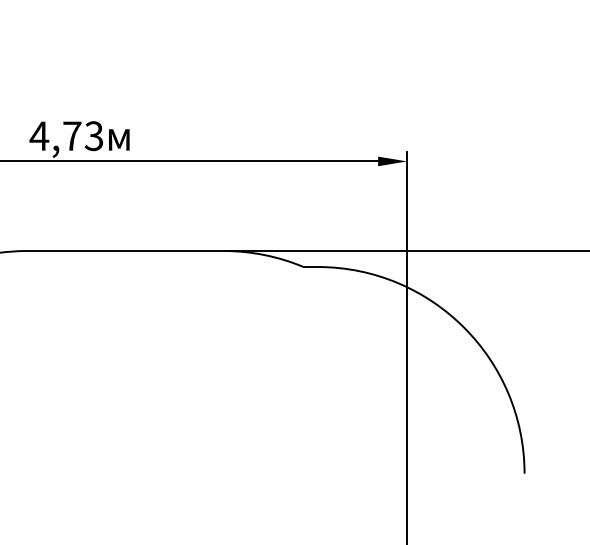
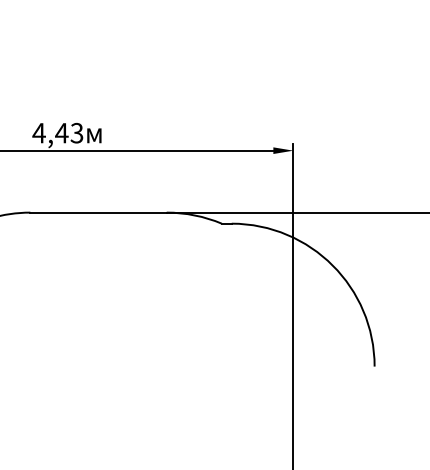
text: (71, 136) -> (61, 133), 4,73 -> 4,43

